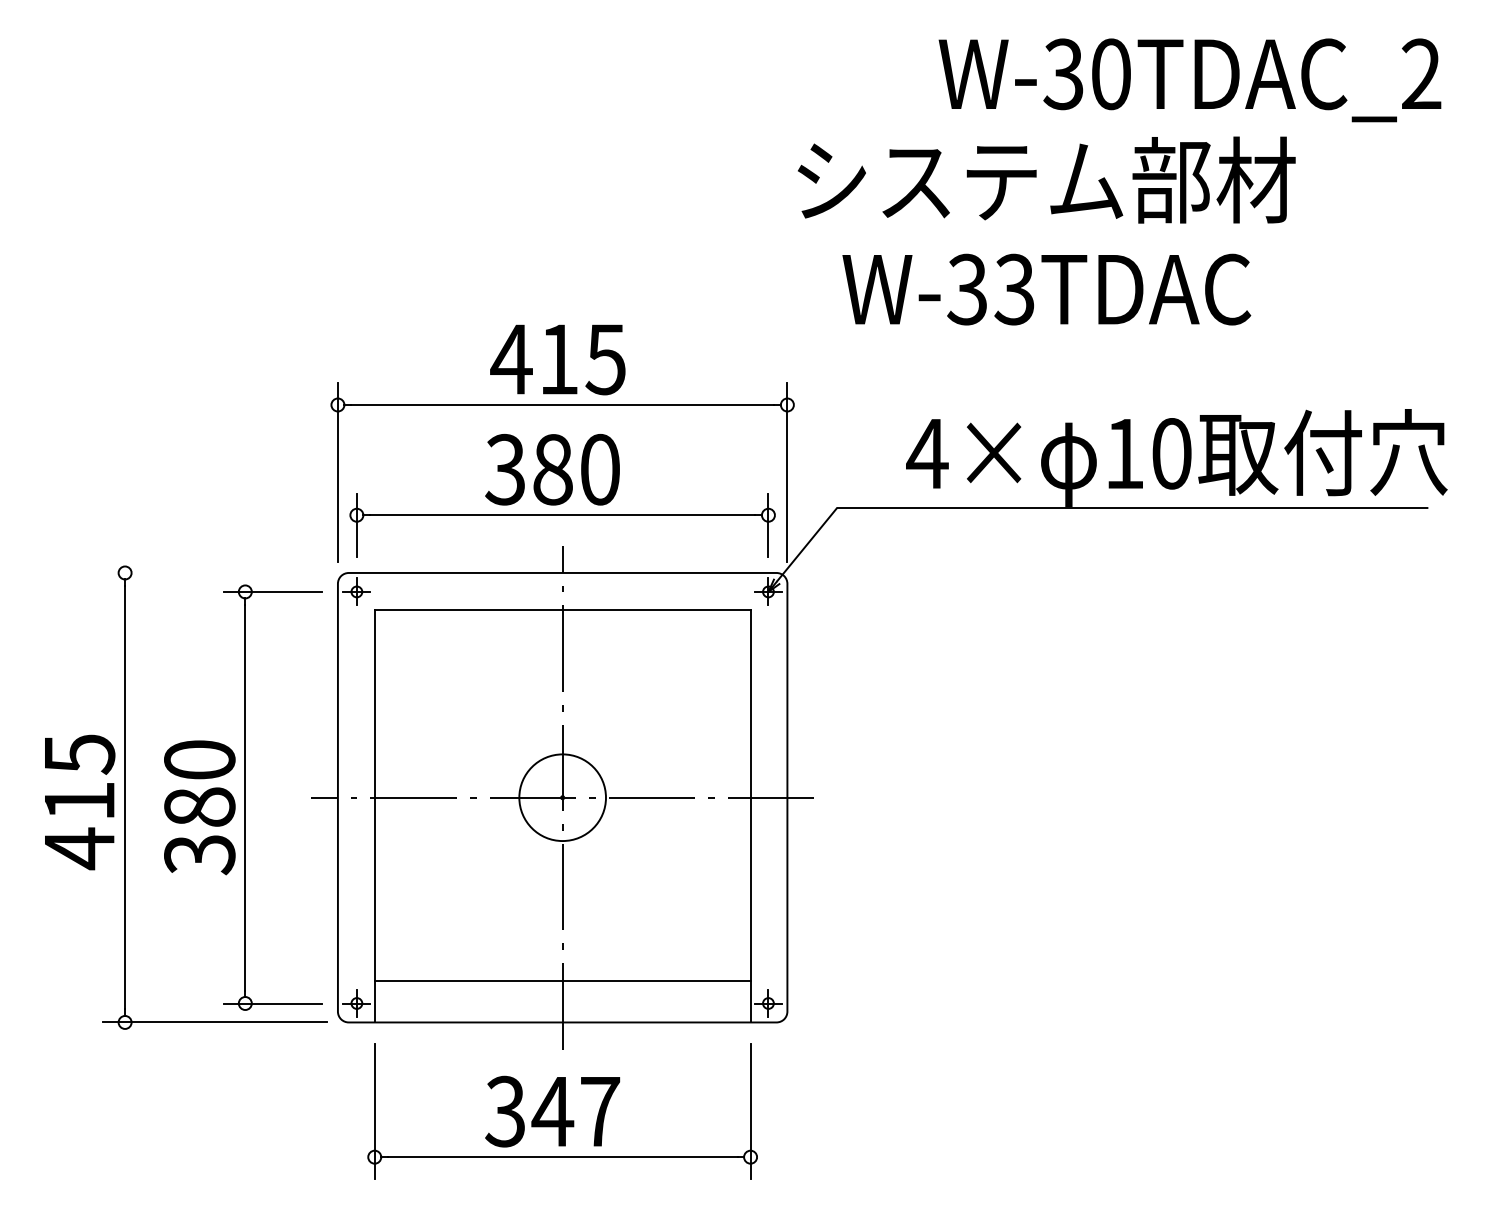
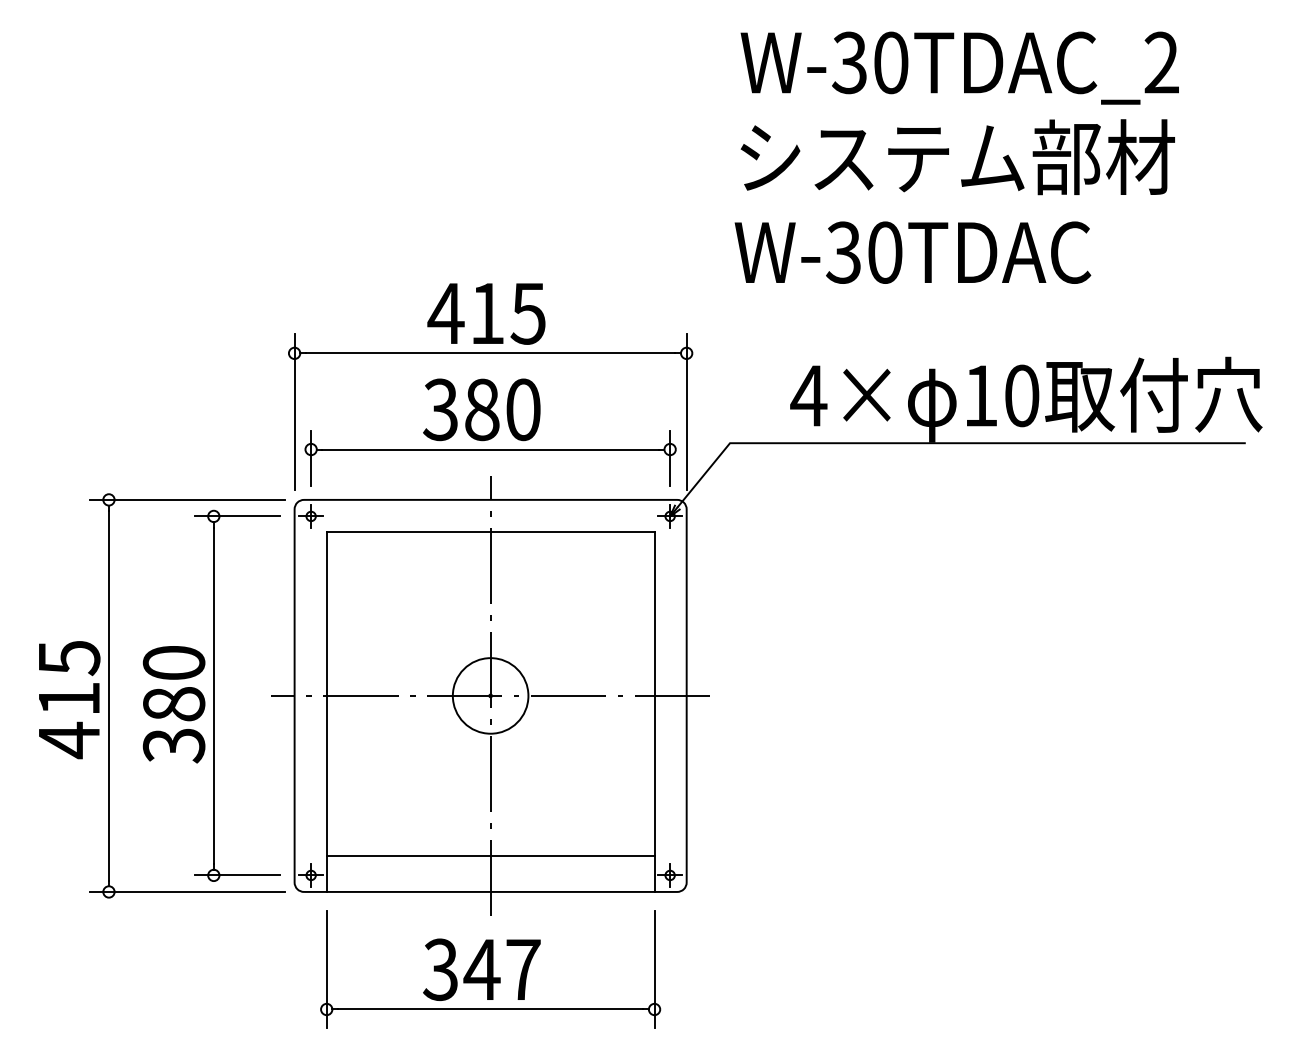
text: (1189, 79) -> (959, 67), moved
text: (1046, 180) -> (957, 157), moved
text: (1014, 289) -> (884, 252), W-33TDAC -> W-30TDAC
line: (215, 572) -> (187, 499), added

